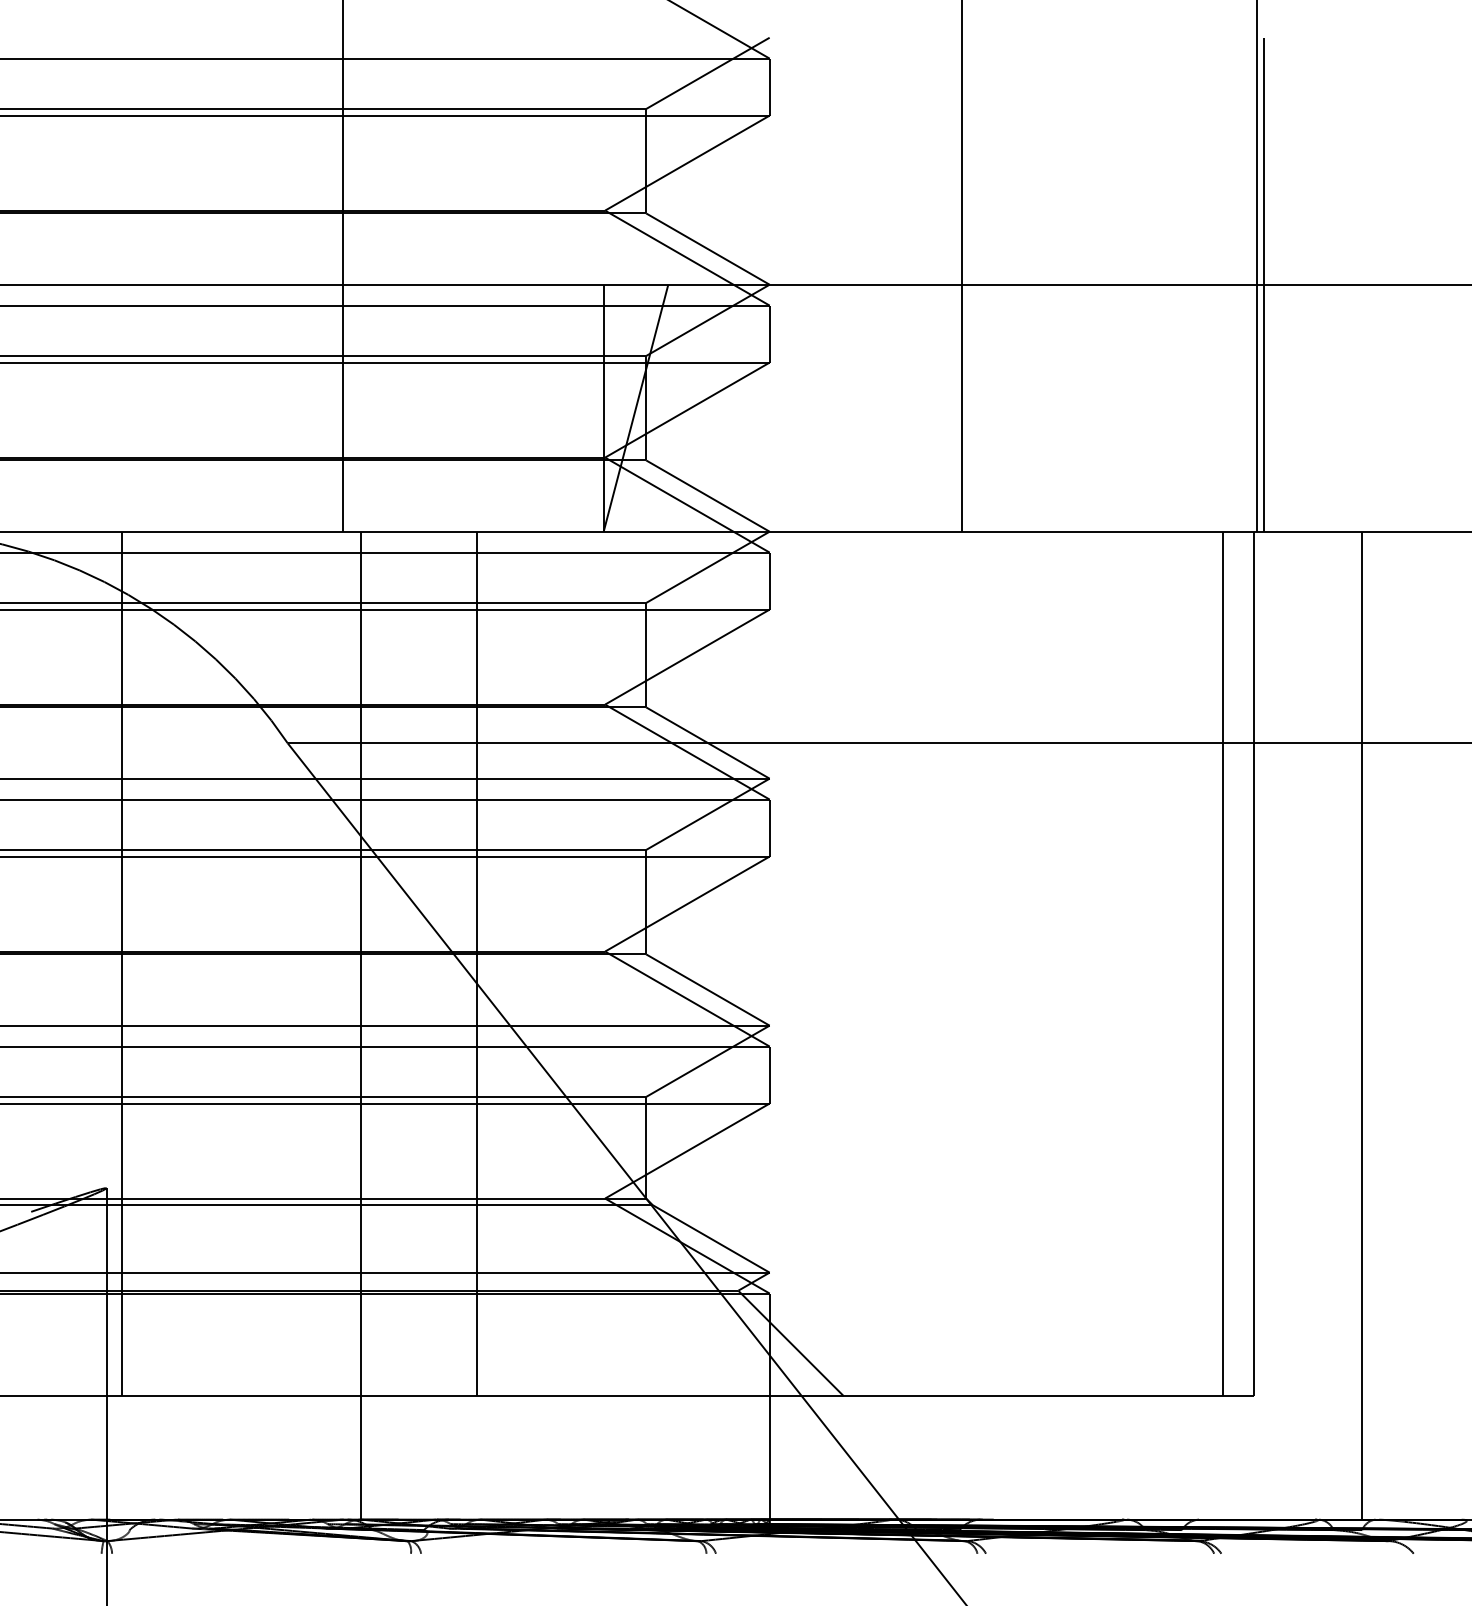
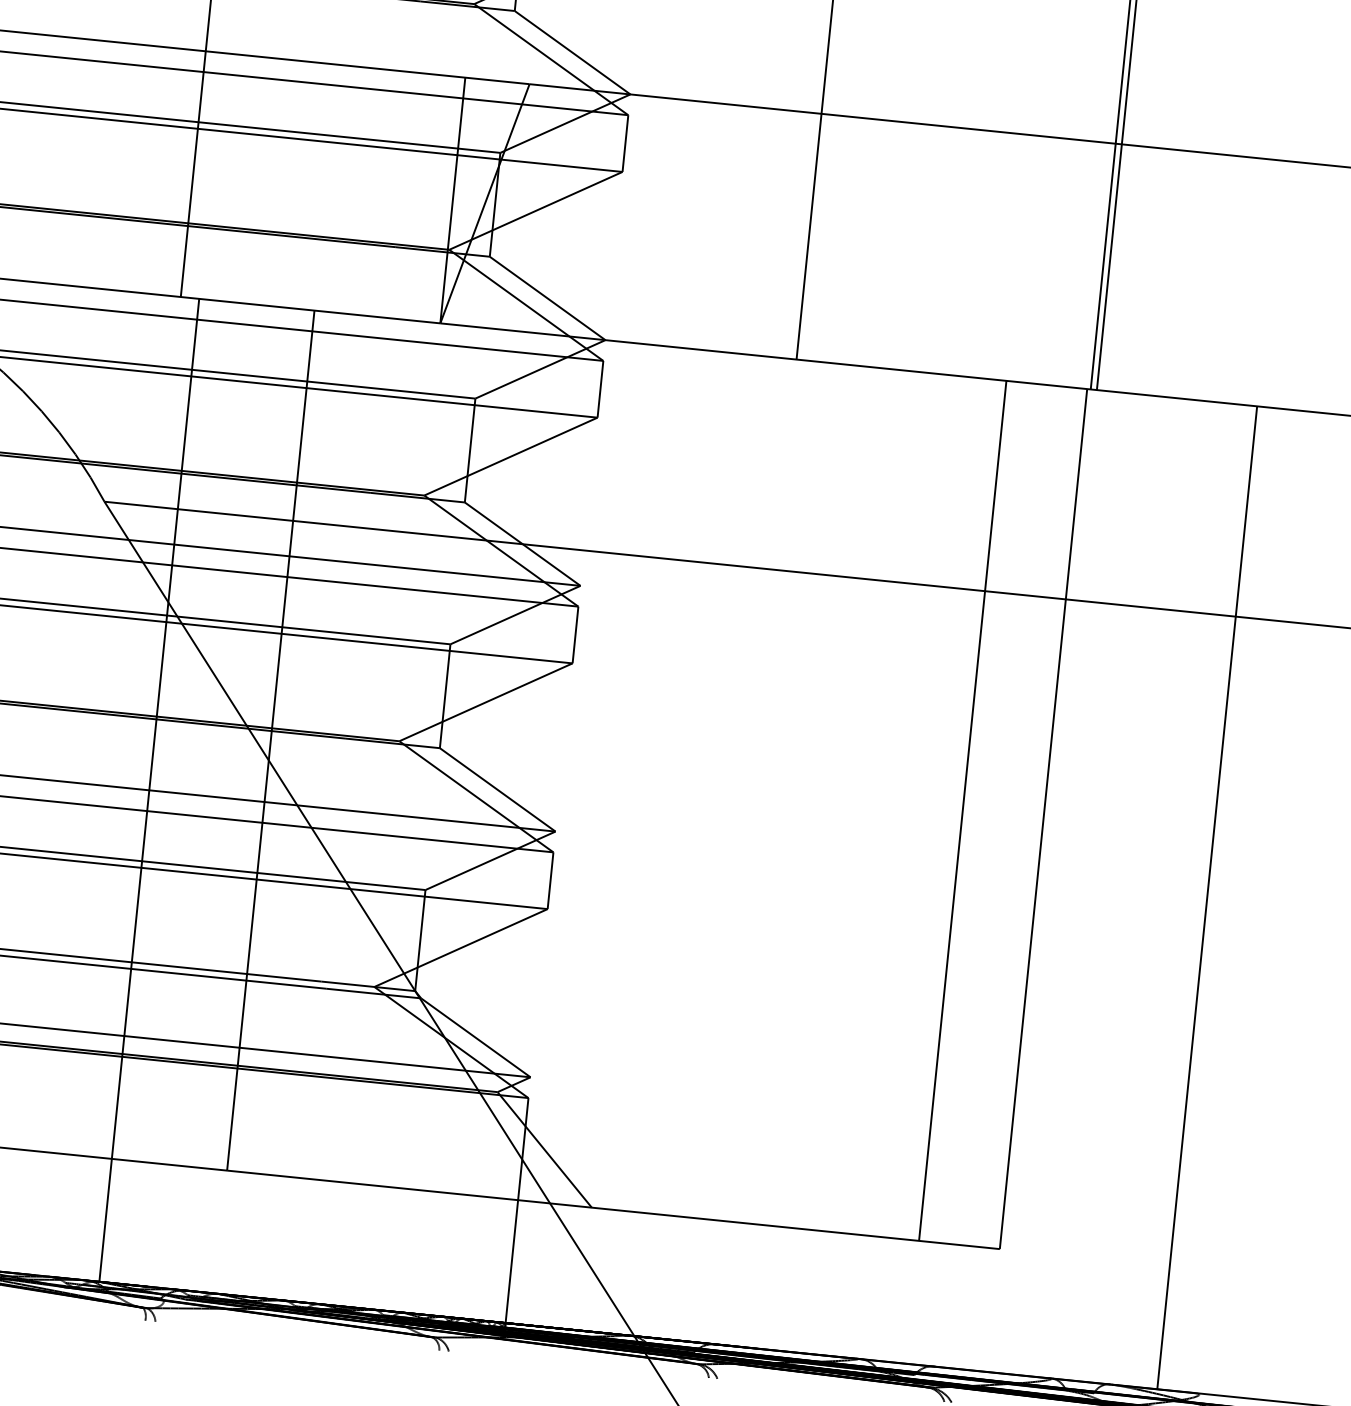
line: (1222, 963) -> (962, 810), moved
line: (1361, 1025) -> (1207, 897), moved

